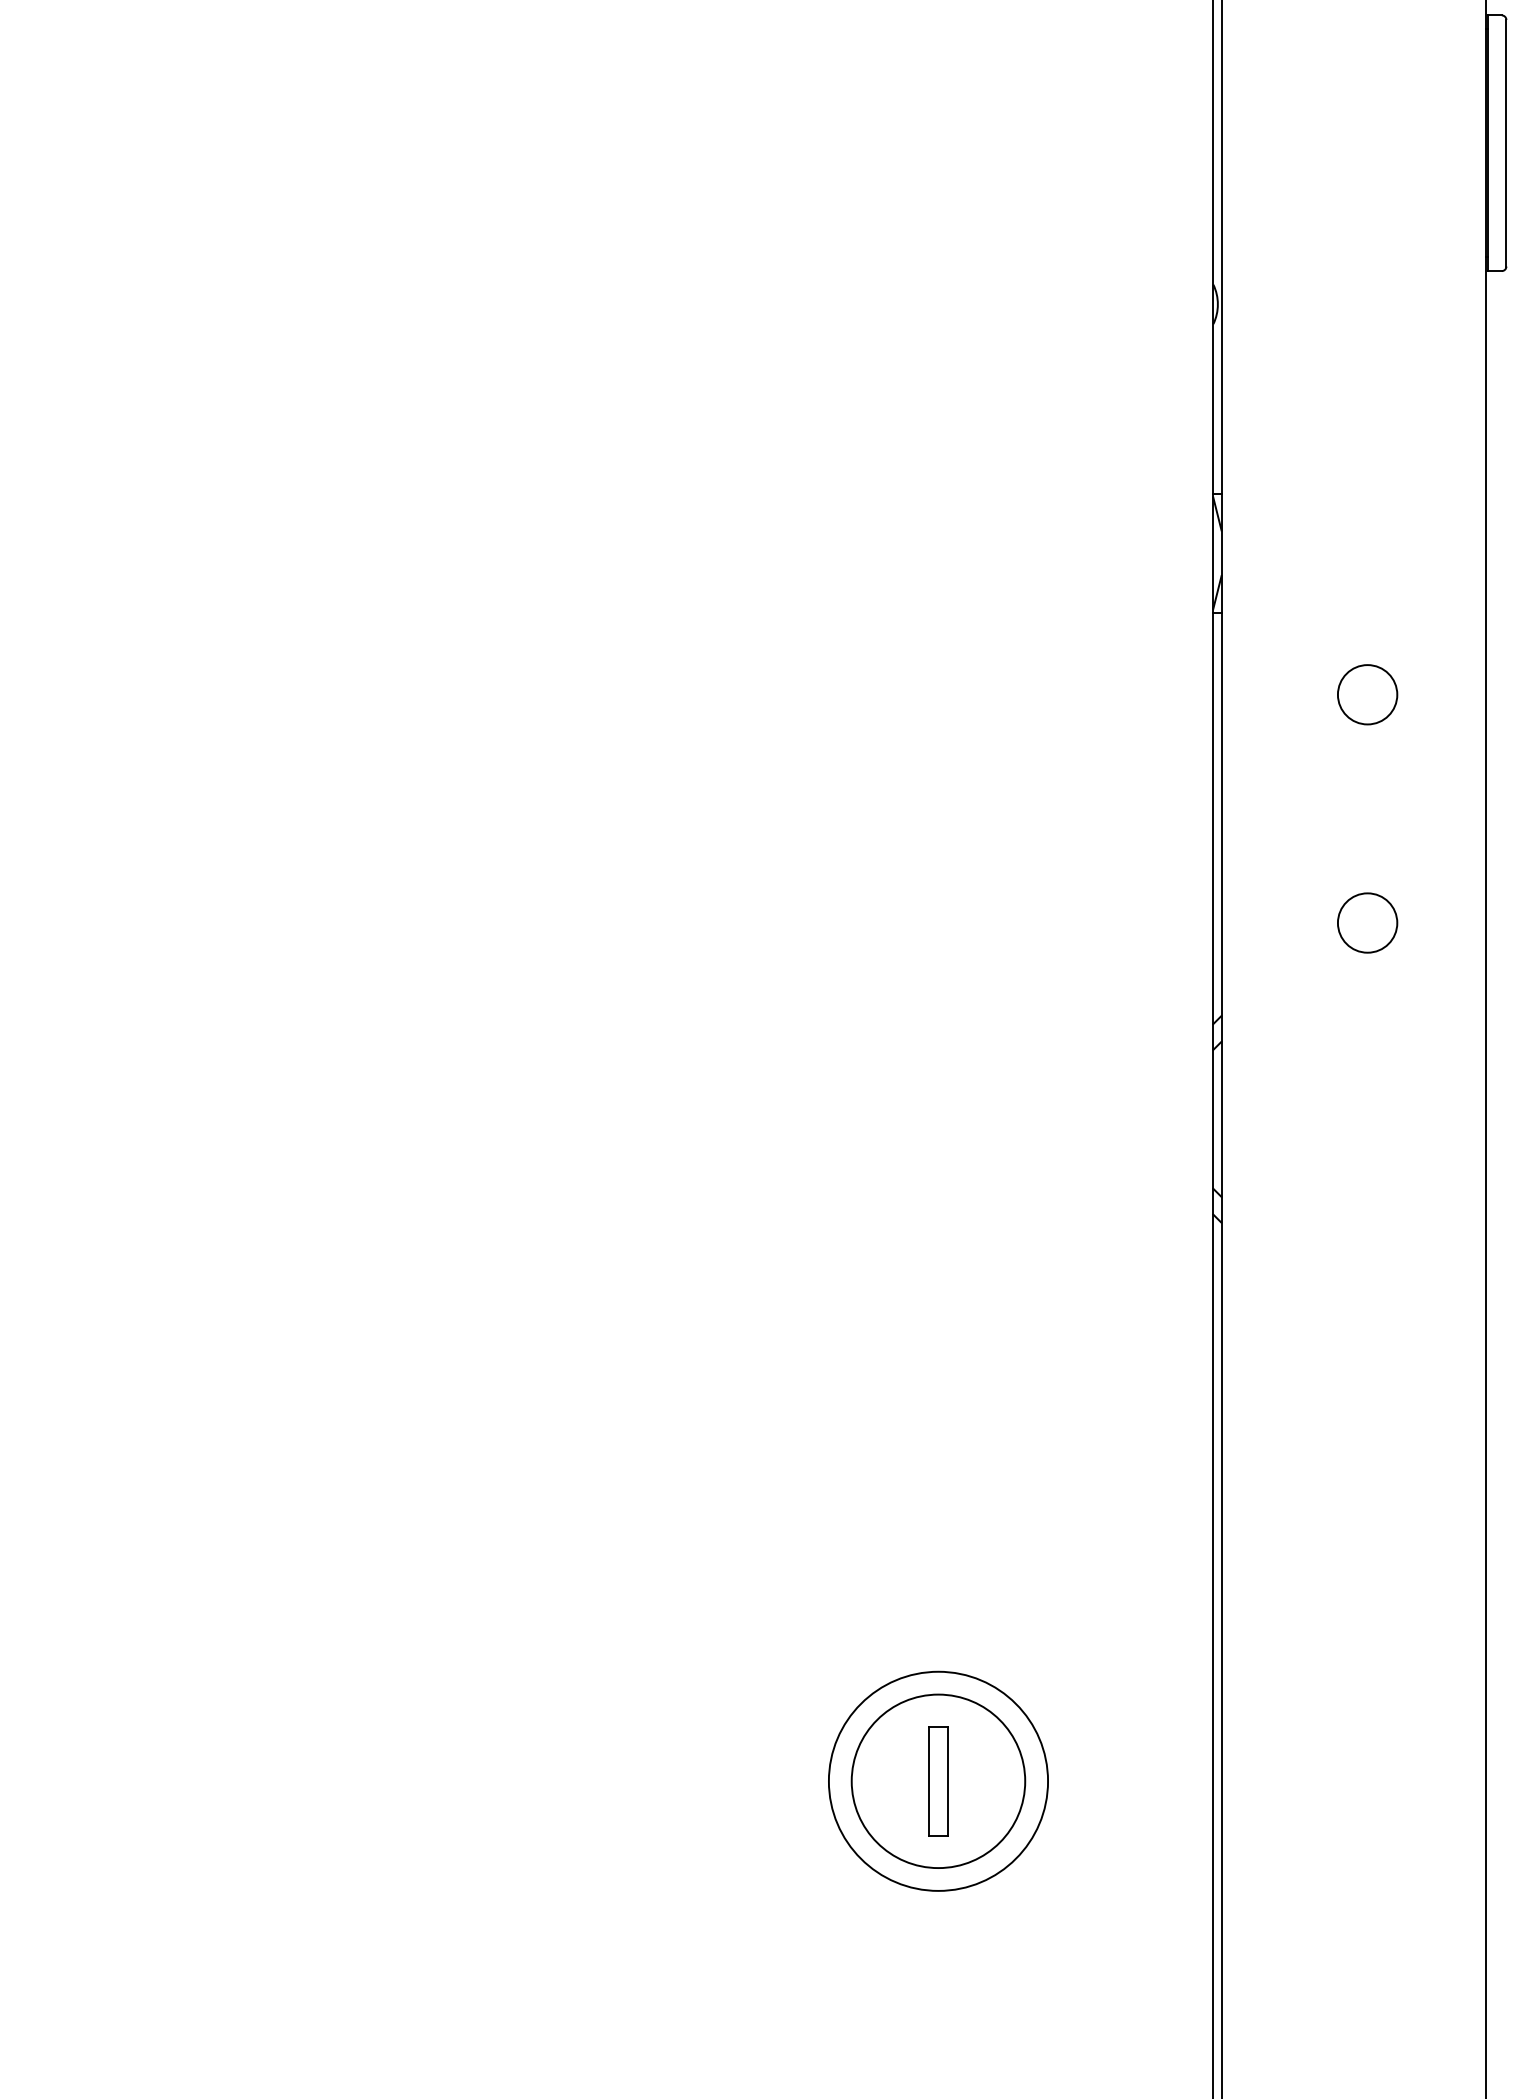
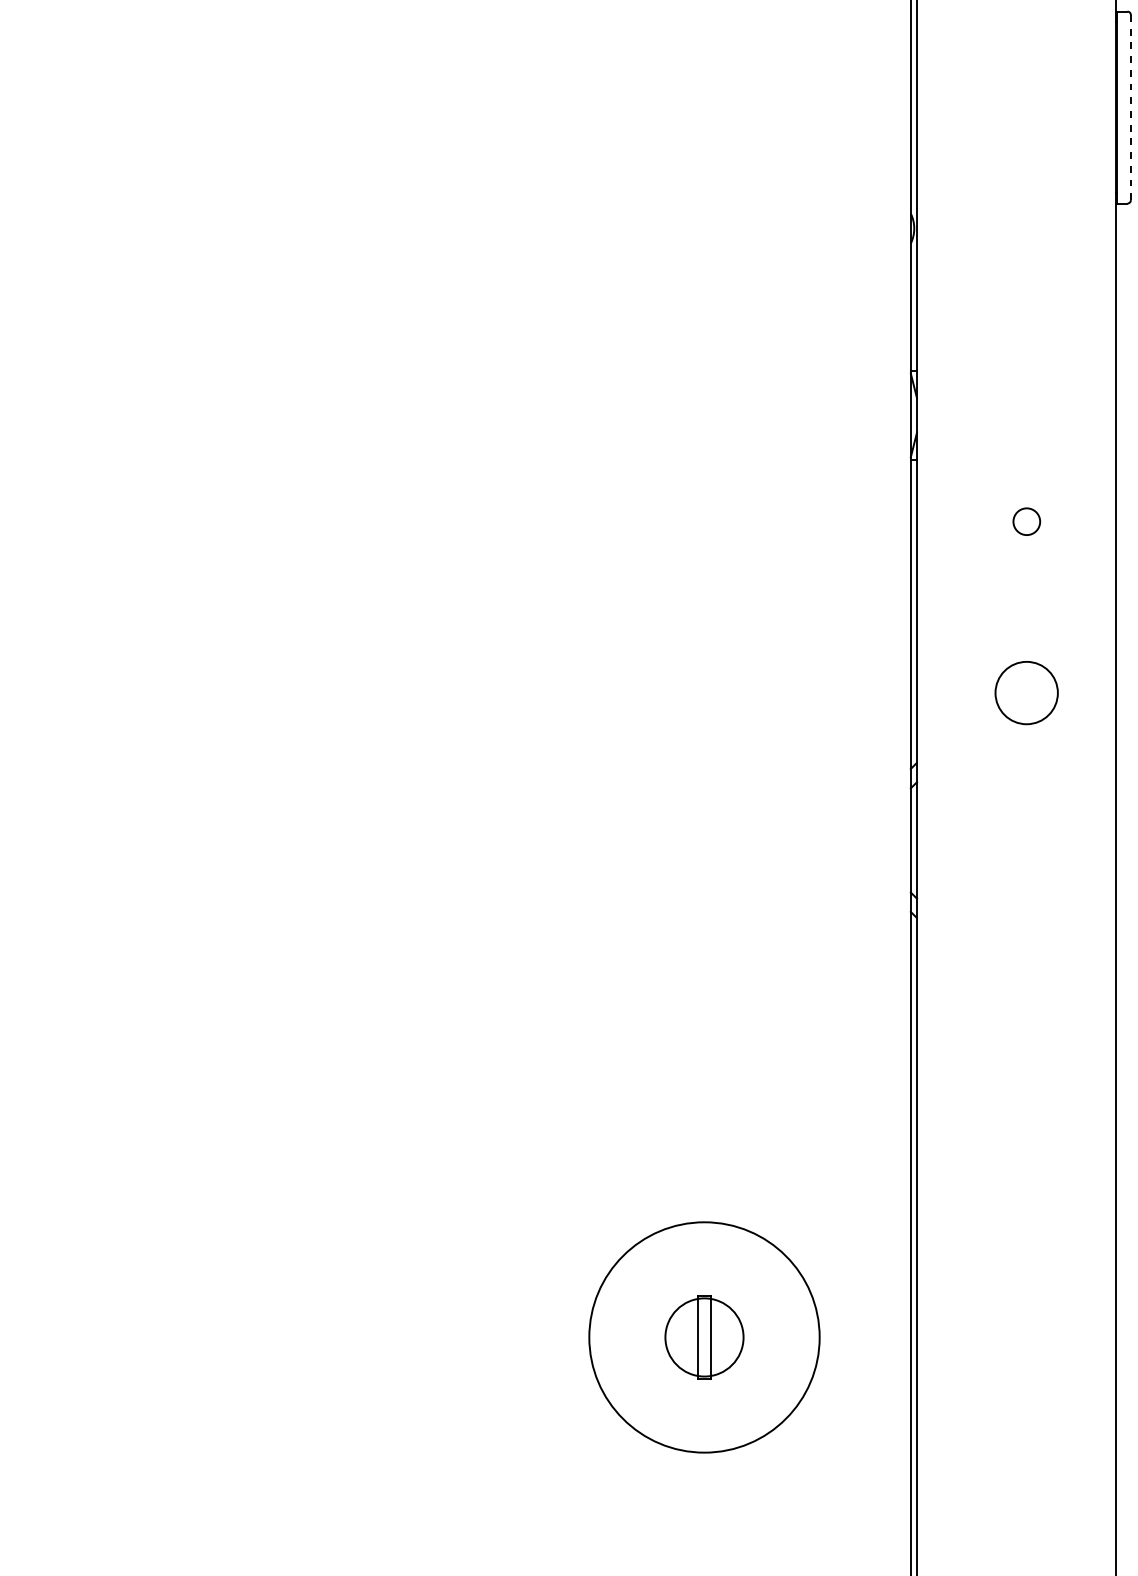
line: (1506, 143) -> (1130, 107), solid -> dashed
circle: (1367, 694) -> (1026, 521), size x0.6
circle: (1367, 922) -> (1026, 692), size x1.4
circle: (938, 1780) -> (704, 1336), size x1.4
circle: (938, 1781) -> (704, 1337), size x0.6

